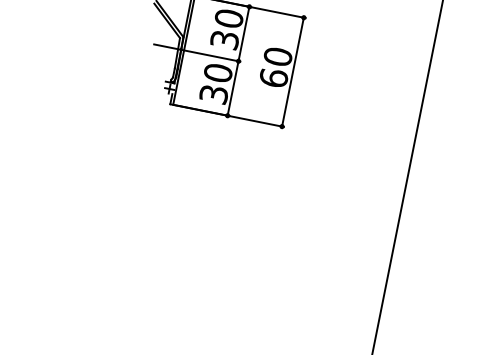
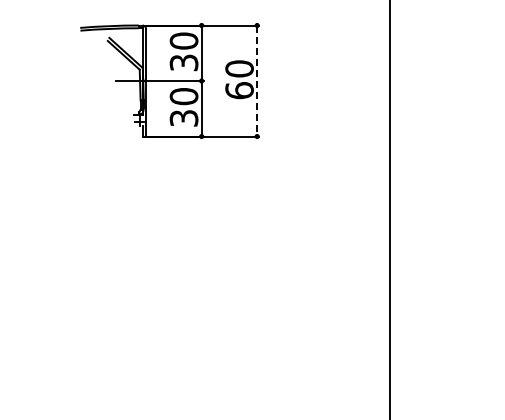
line: (293, 72) -> (257, 81), solid -> dashed

